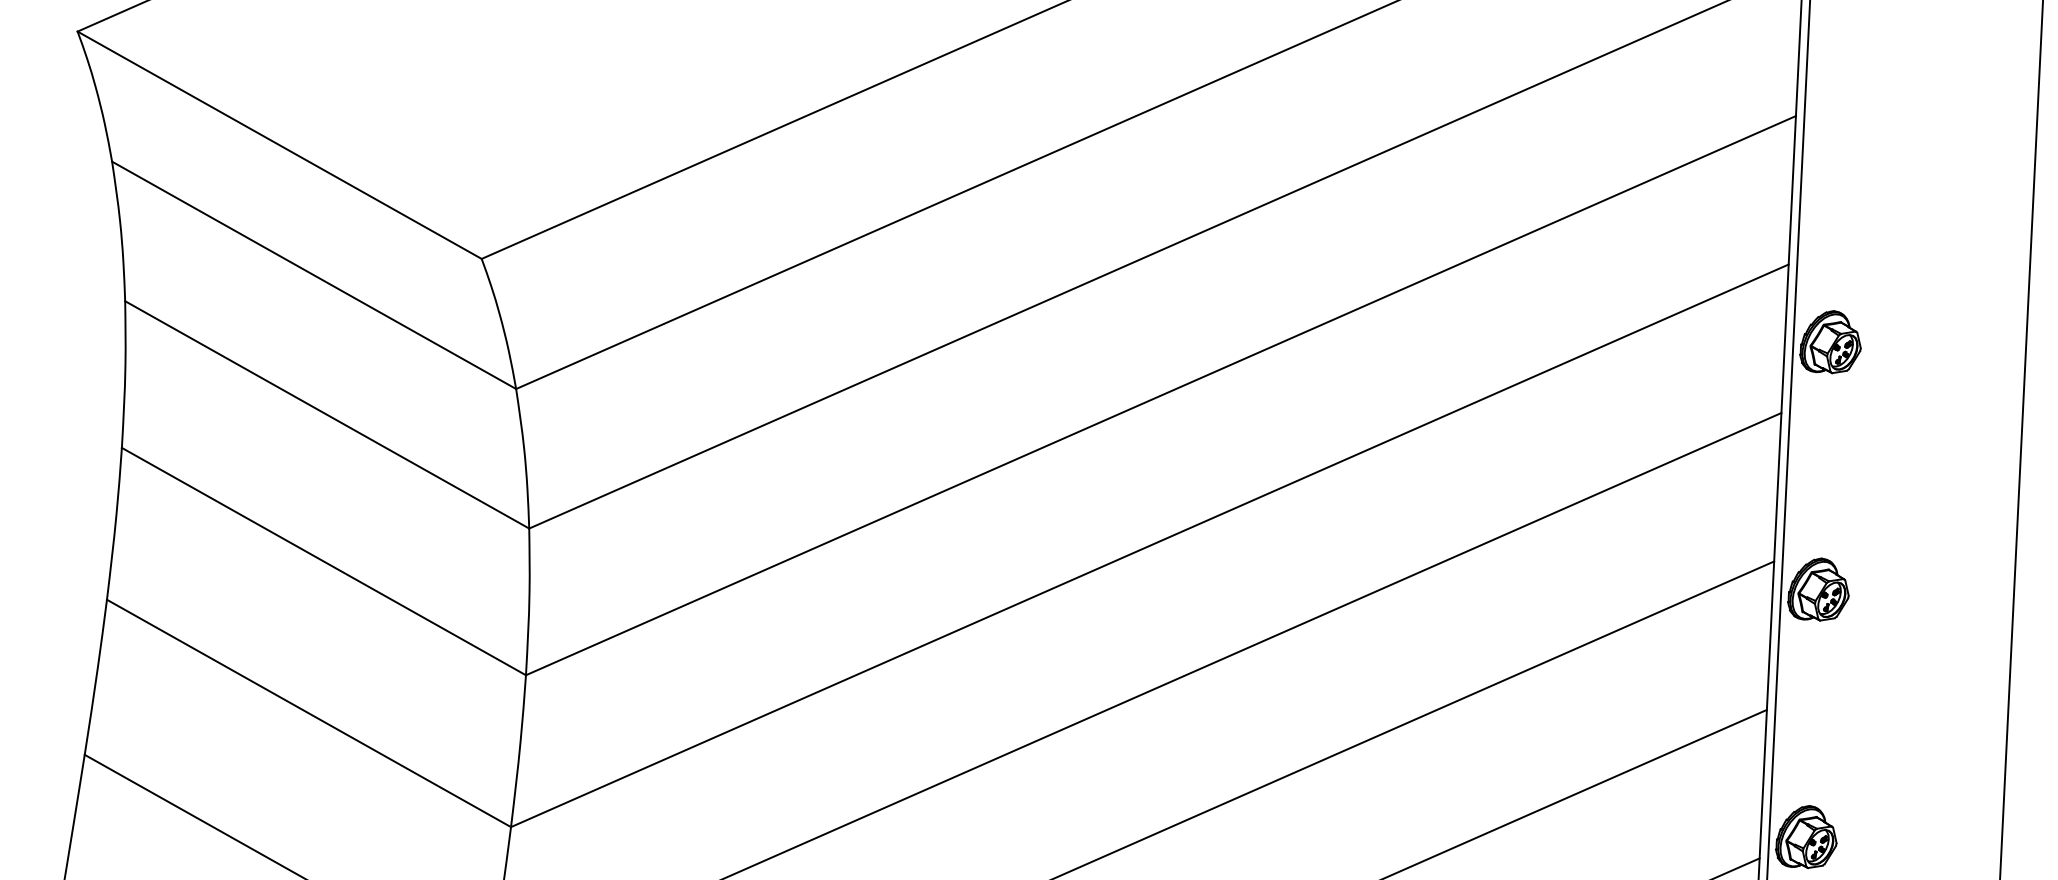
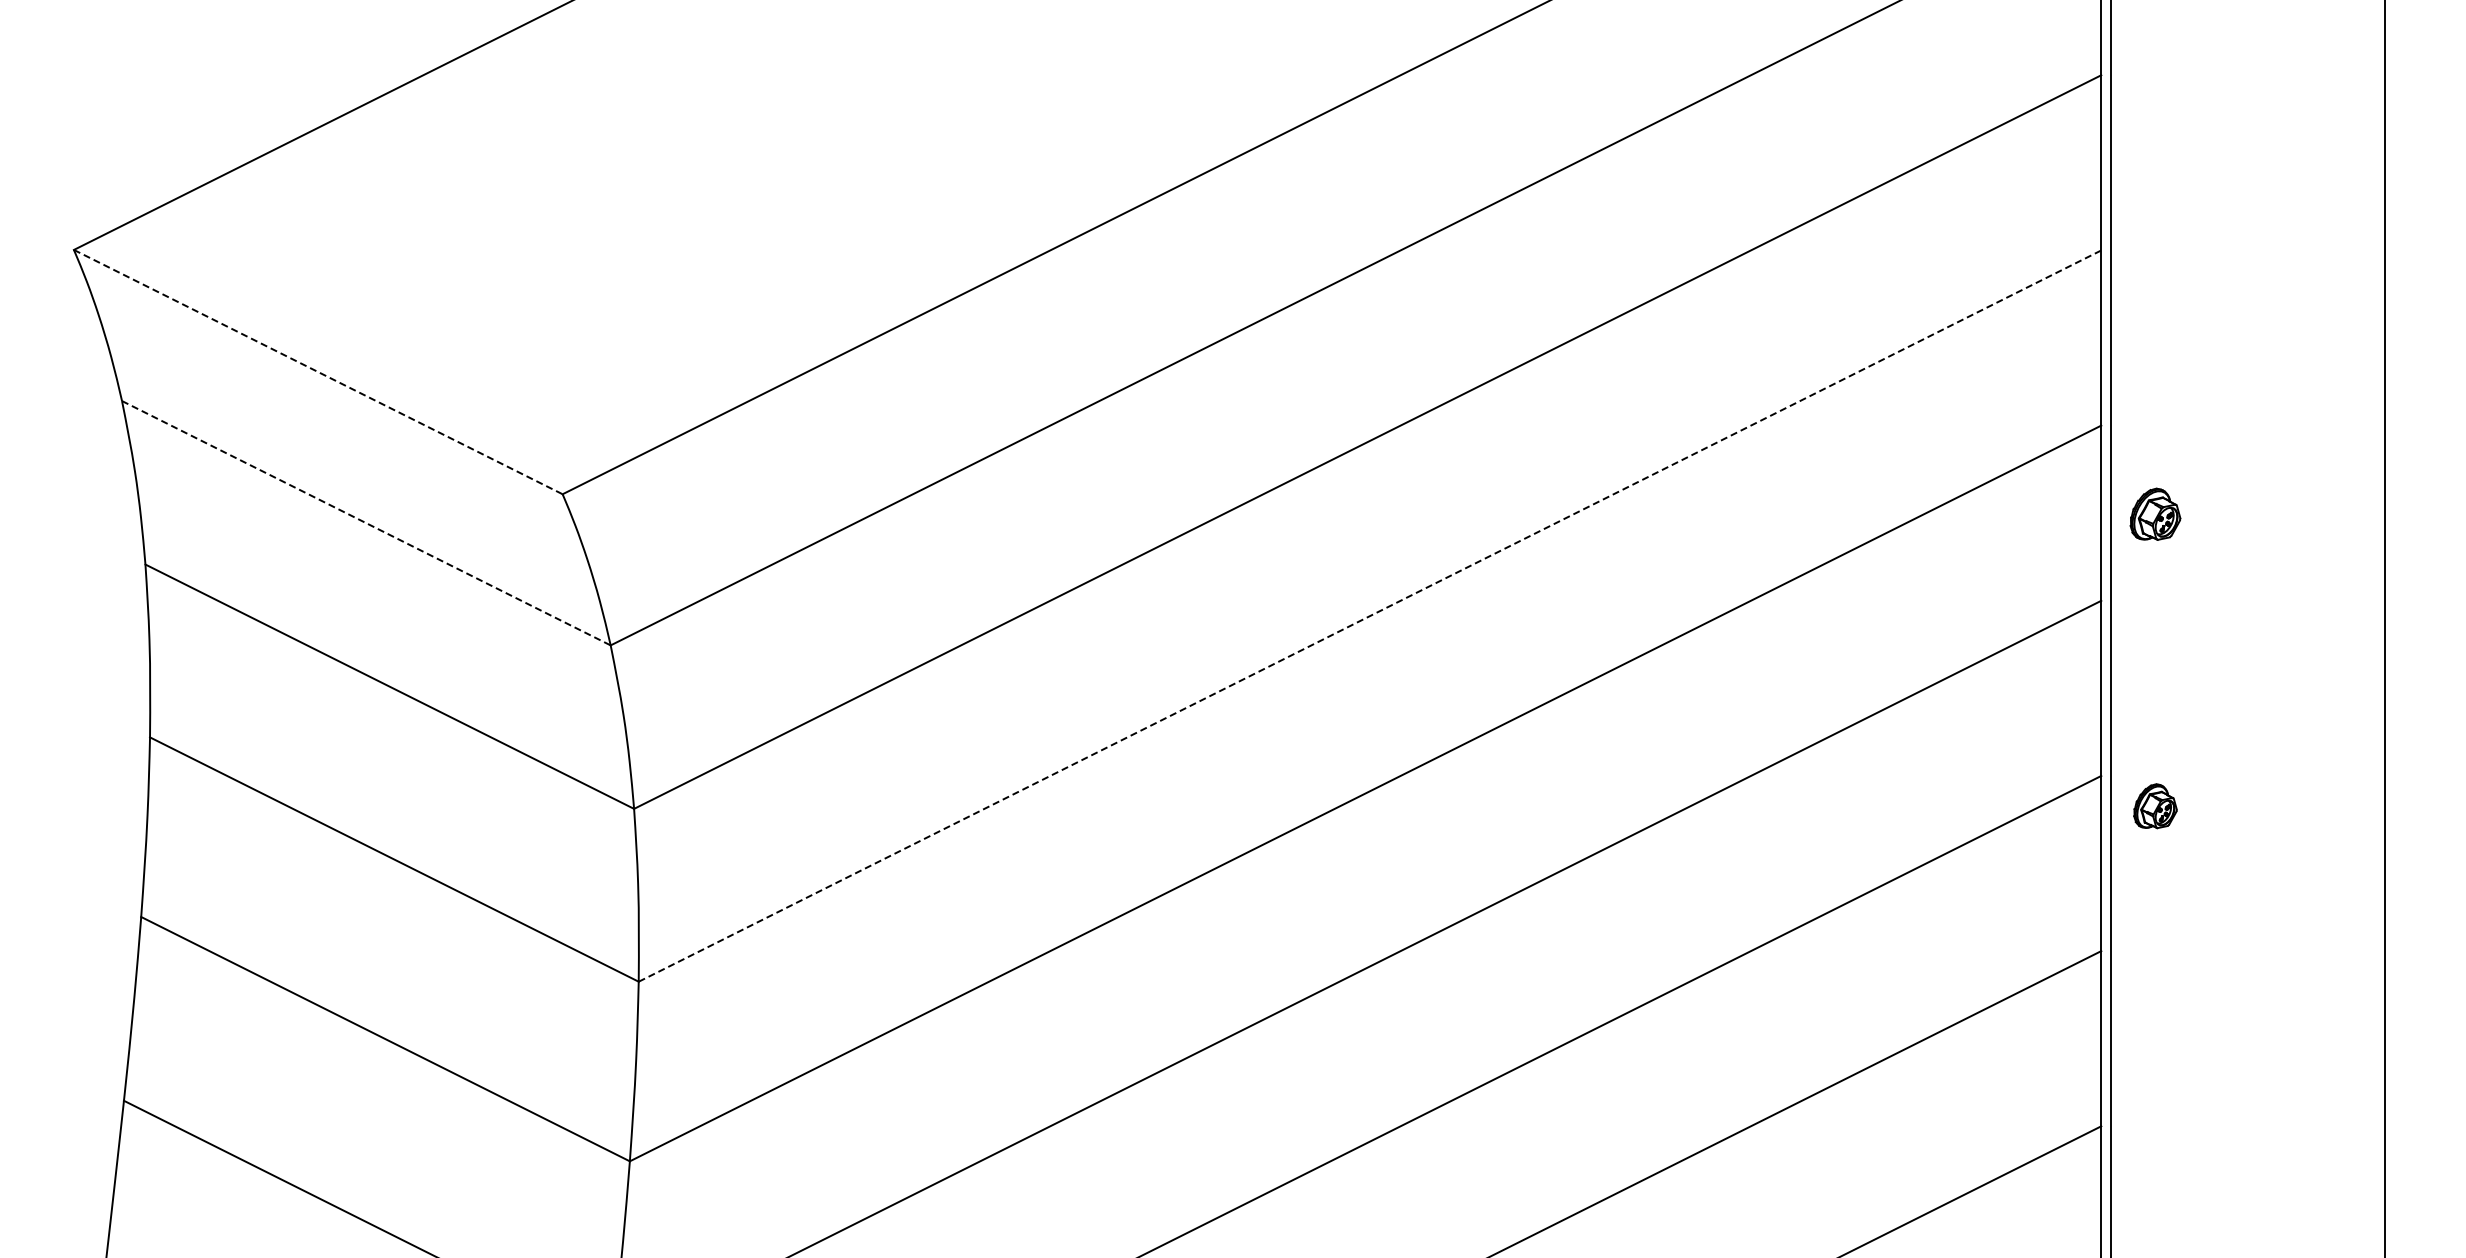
line: (279, 145) -> (318, 372), solid -> dashed
line: (314, 275) -> (366, 523), solid -> dashed
part: (1830, 341) -> (2155, 513), size x0.7
line: (1161, 396) -> (1370, 616), solid -> dashed
part: (1818, 588) -> (2155, 805), size x0.6
part: (1806, 836) -> (2155, 1097), removed

